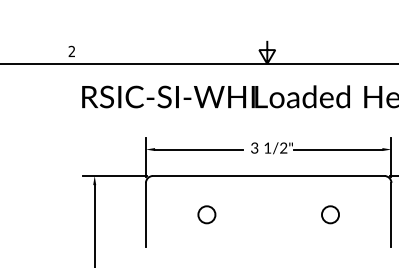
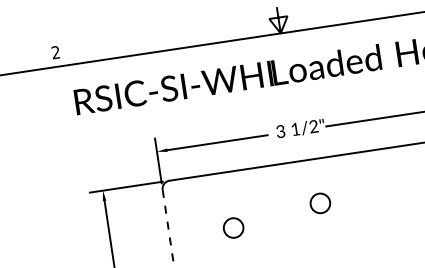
line: (145, 214) -> (167, 225), solid -> dashed
circle: (206, 214) -> (233, 227), moved
circle: (330, 214) -> (320, 203), moved

